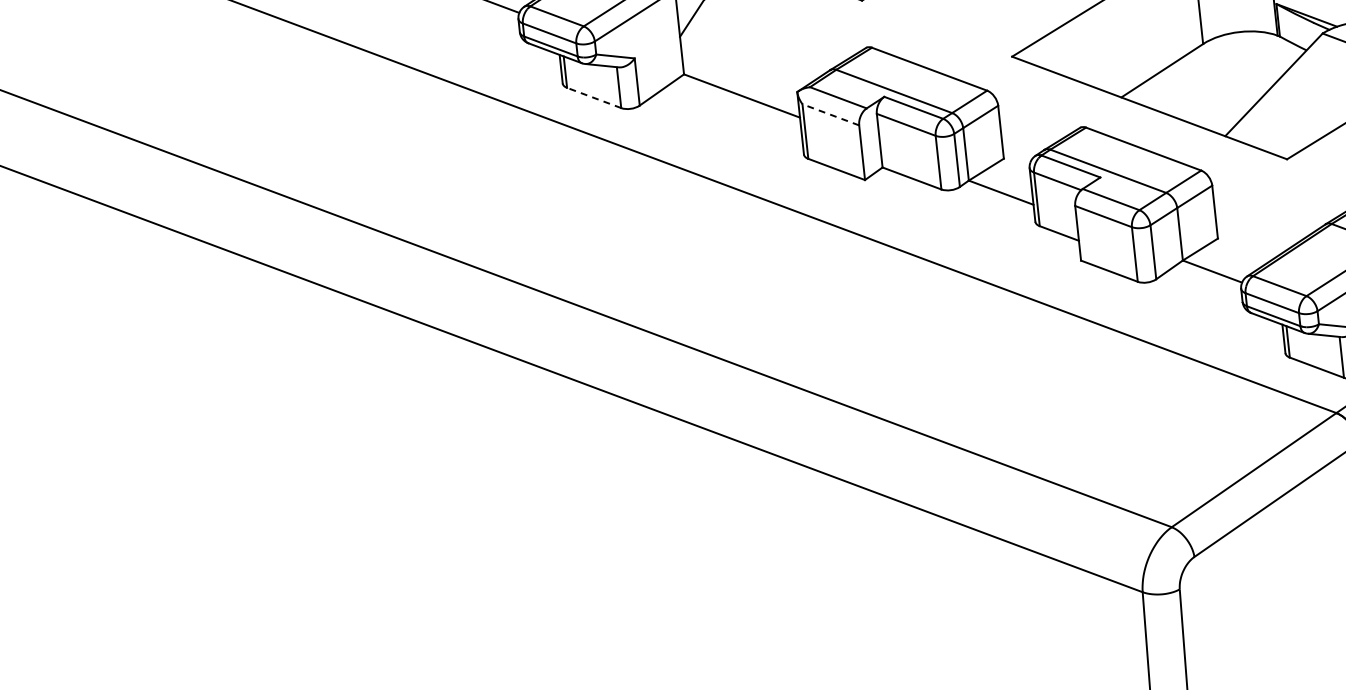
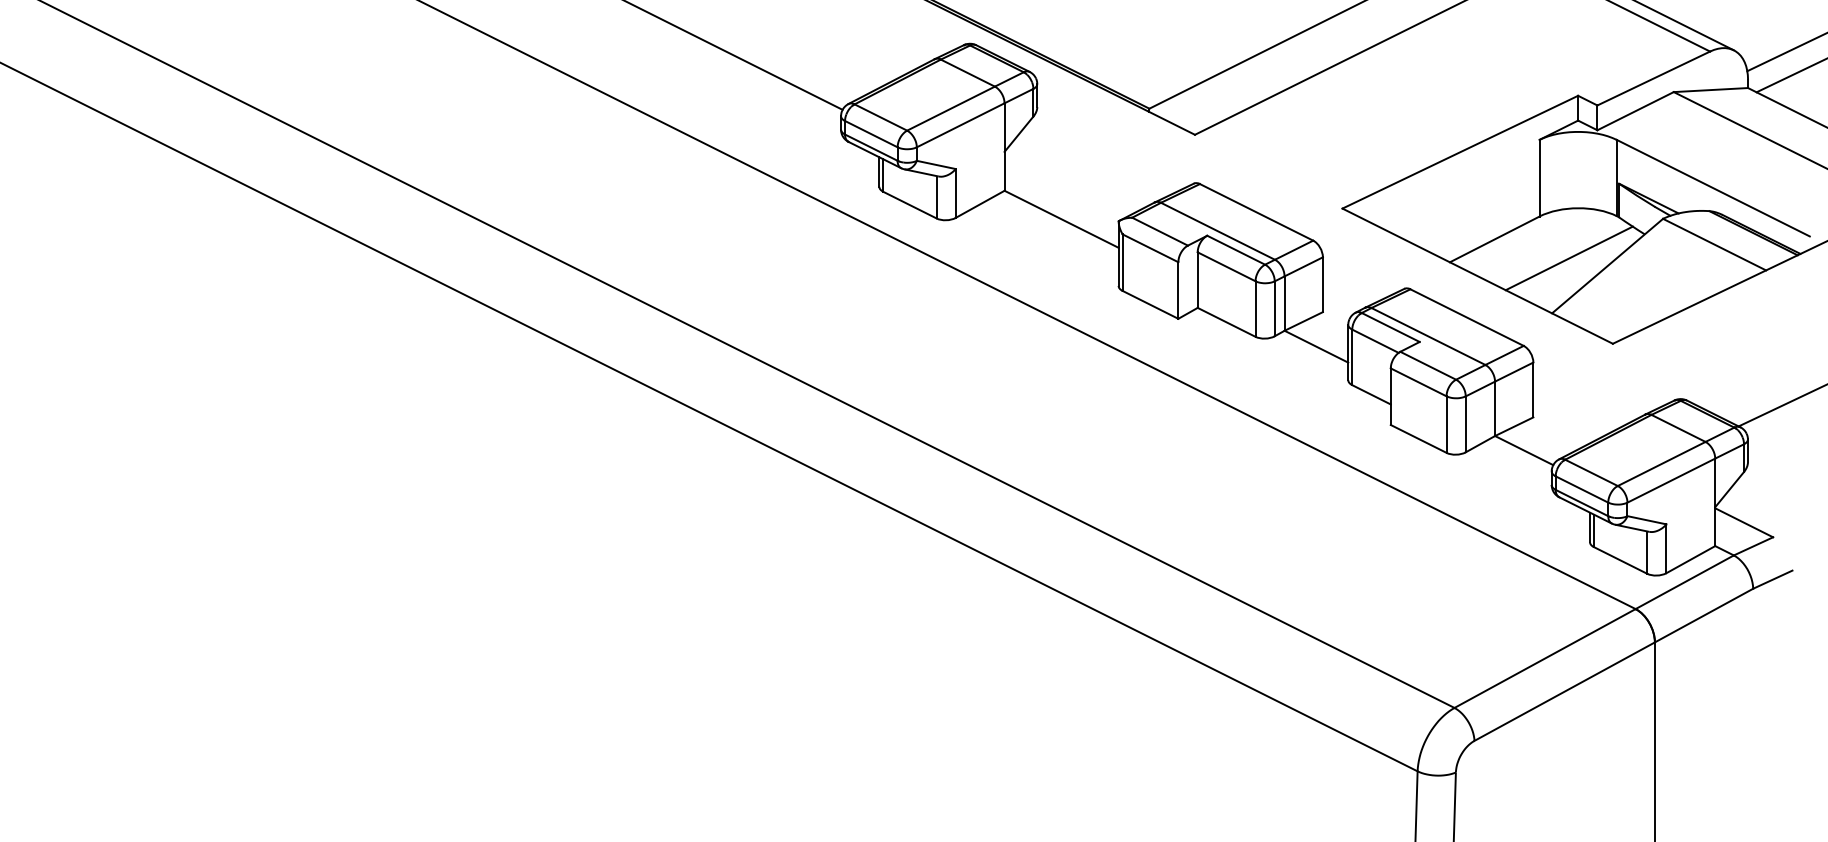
line: (1235, 81) -> (1568, 258), added
line: (593, 98) -> (909, 205), dashed -> solid
line: (830, 115) -> (1150, 248), dashed -> solid

